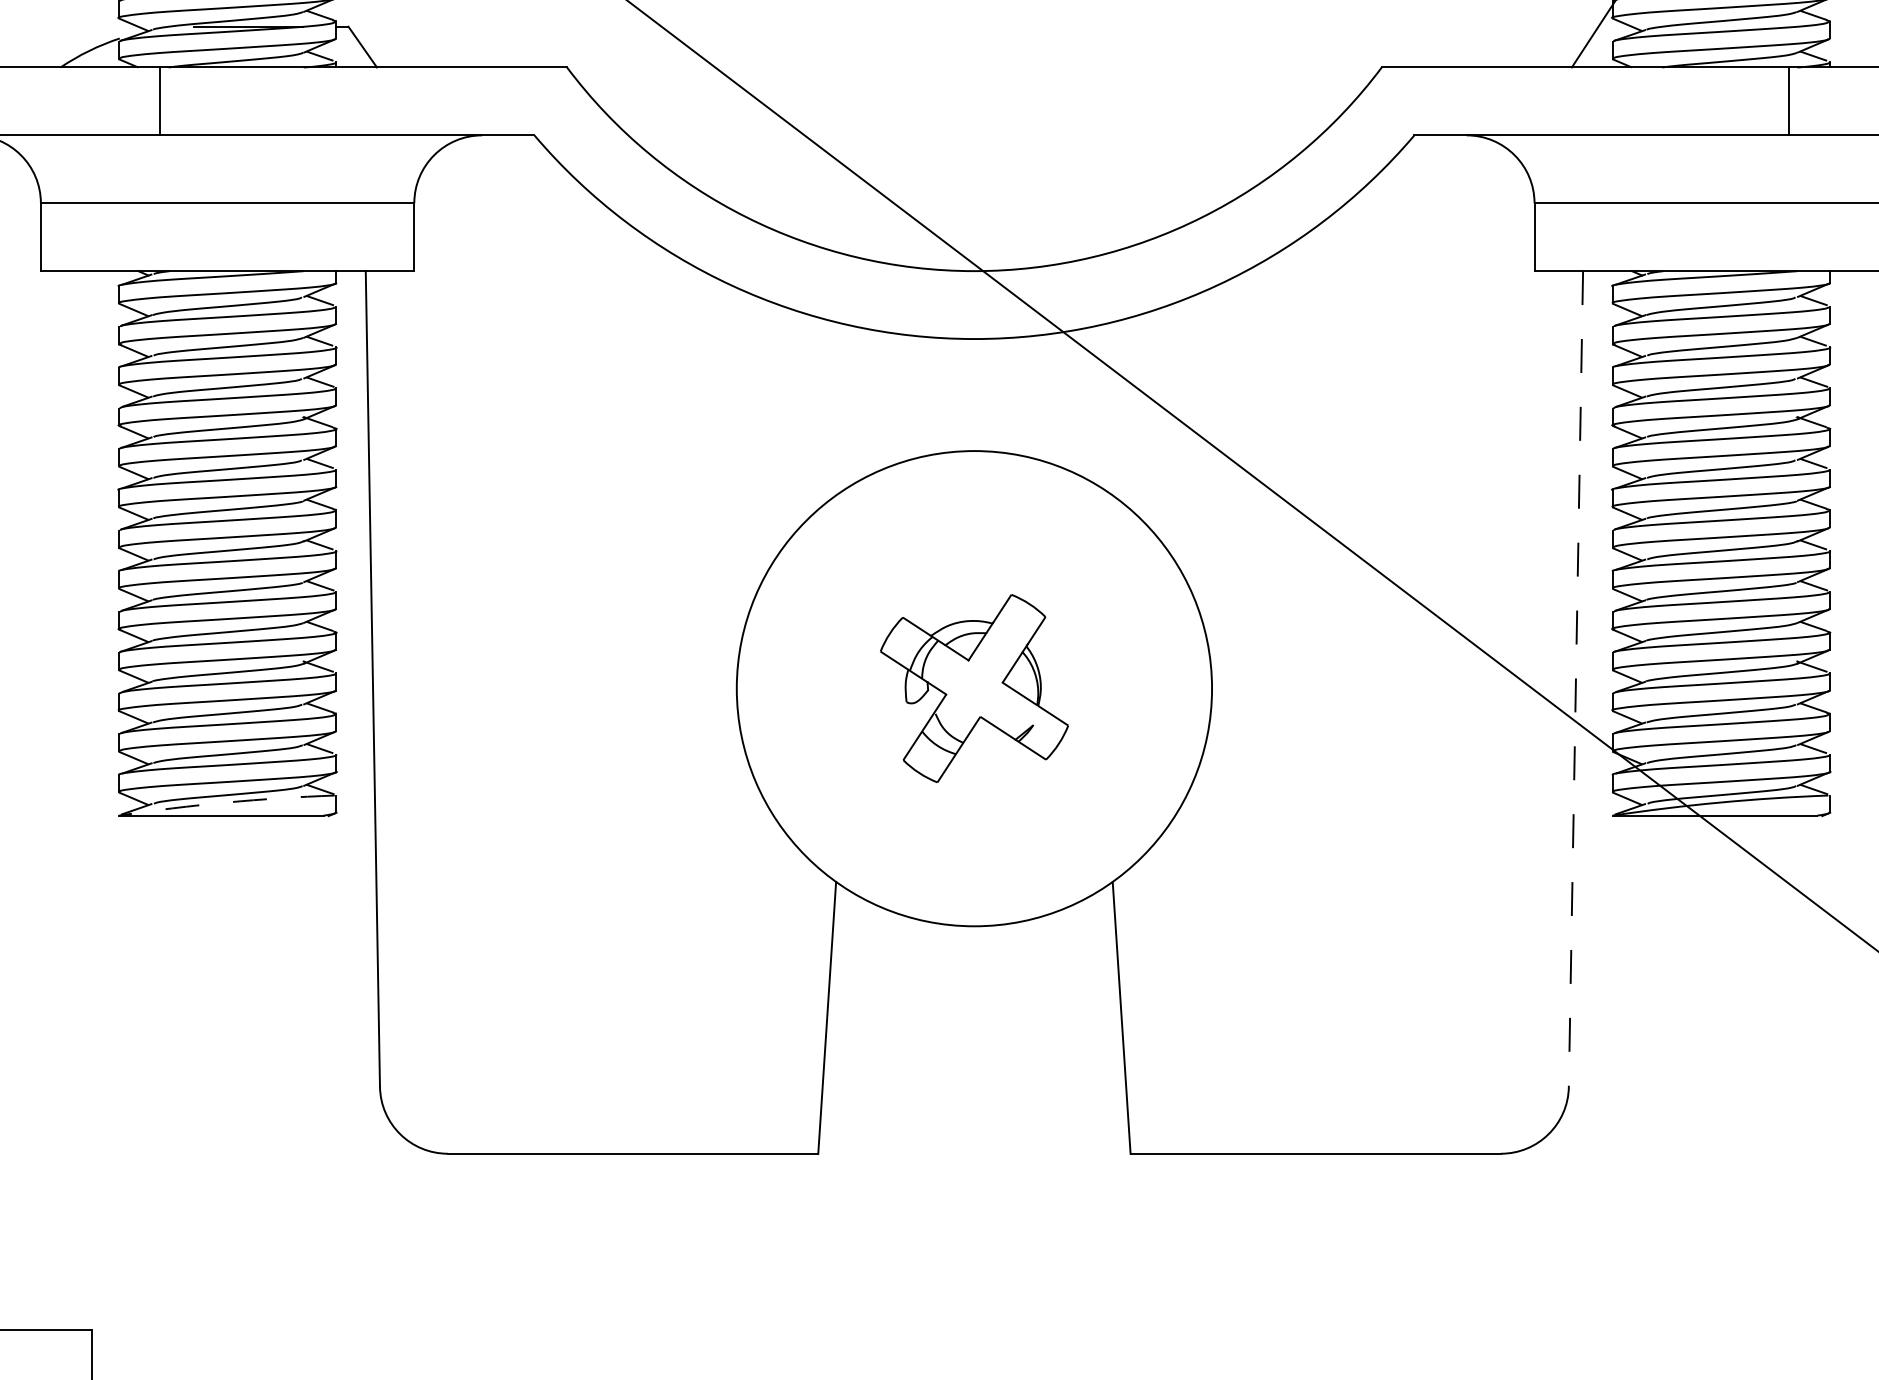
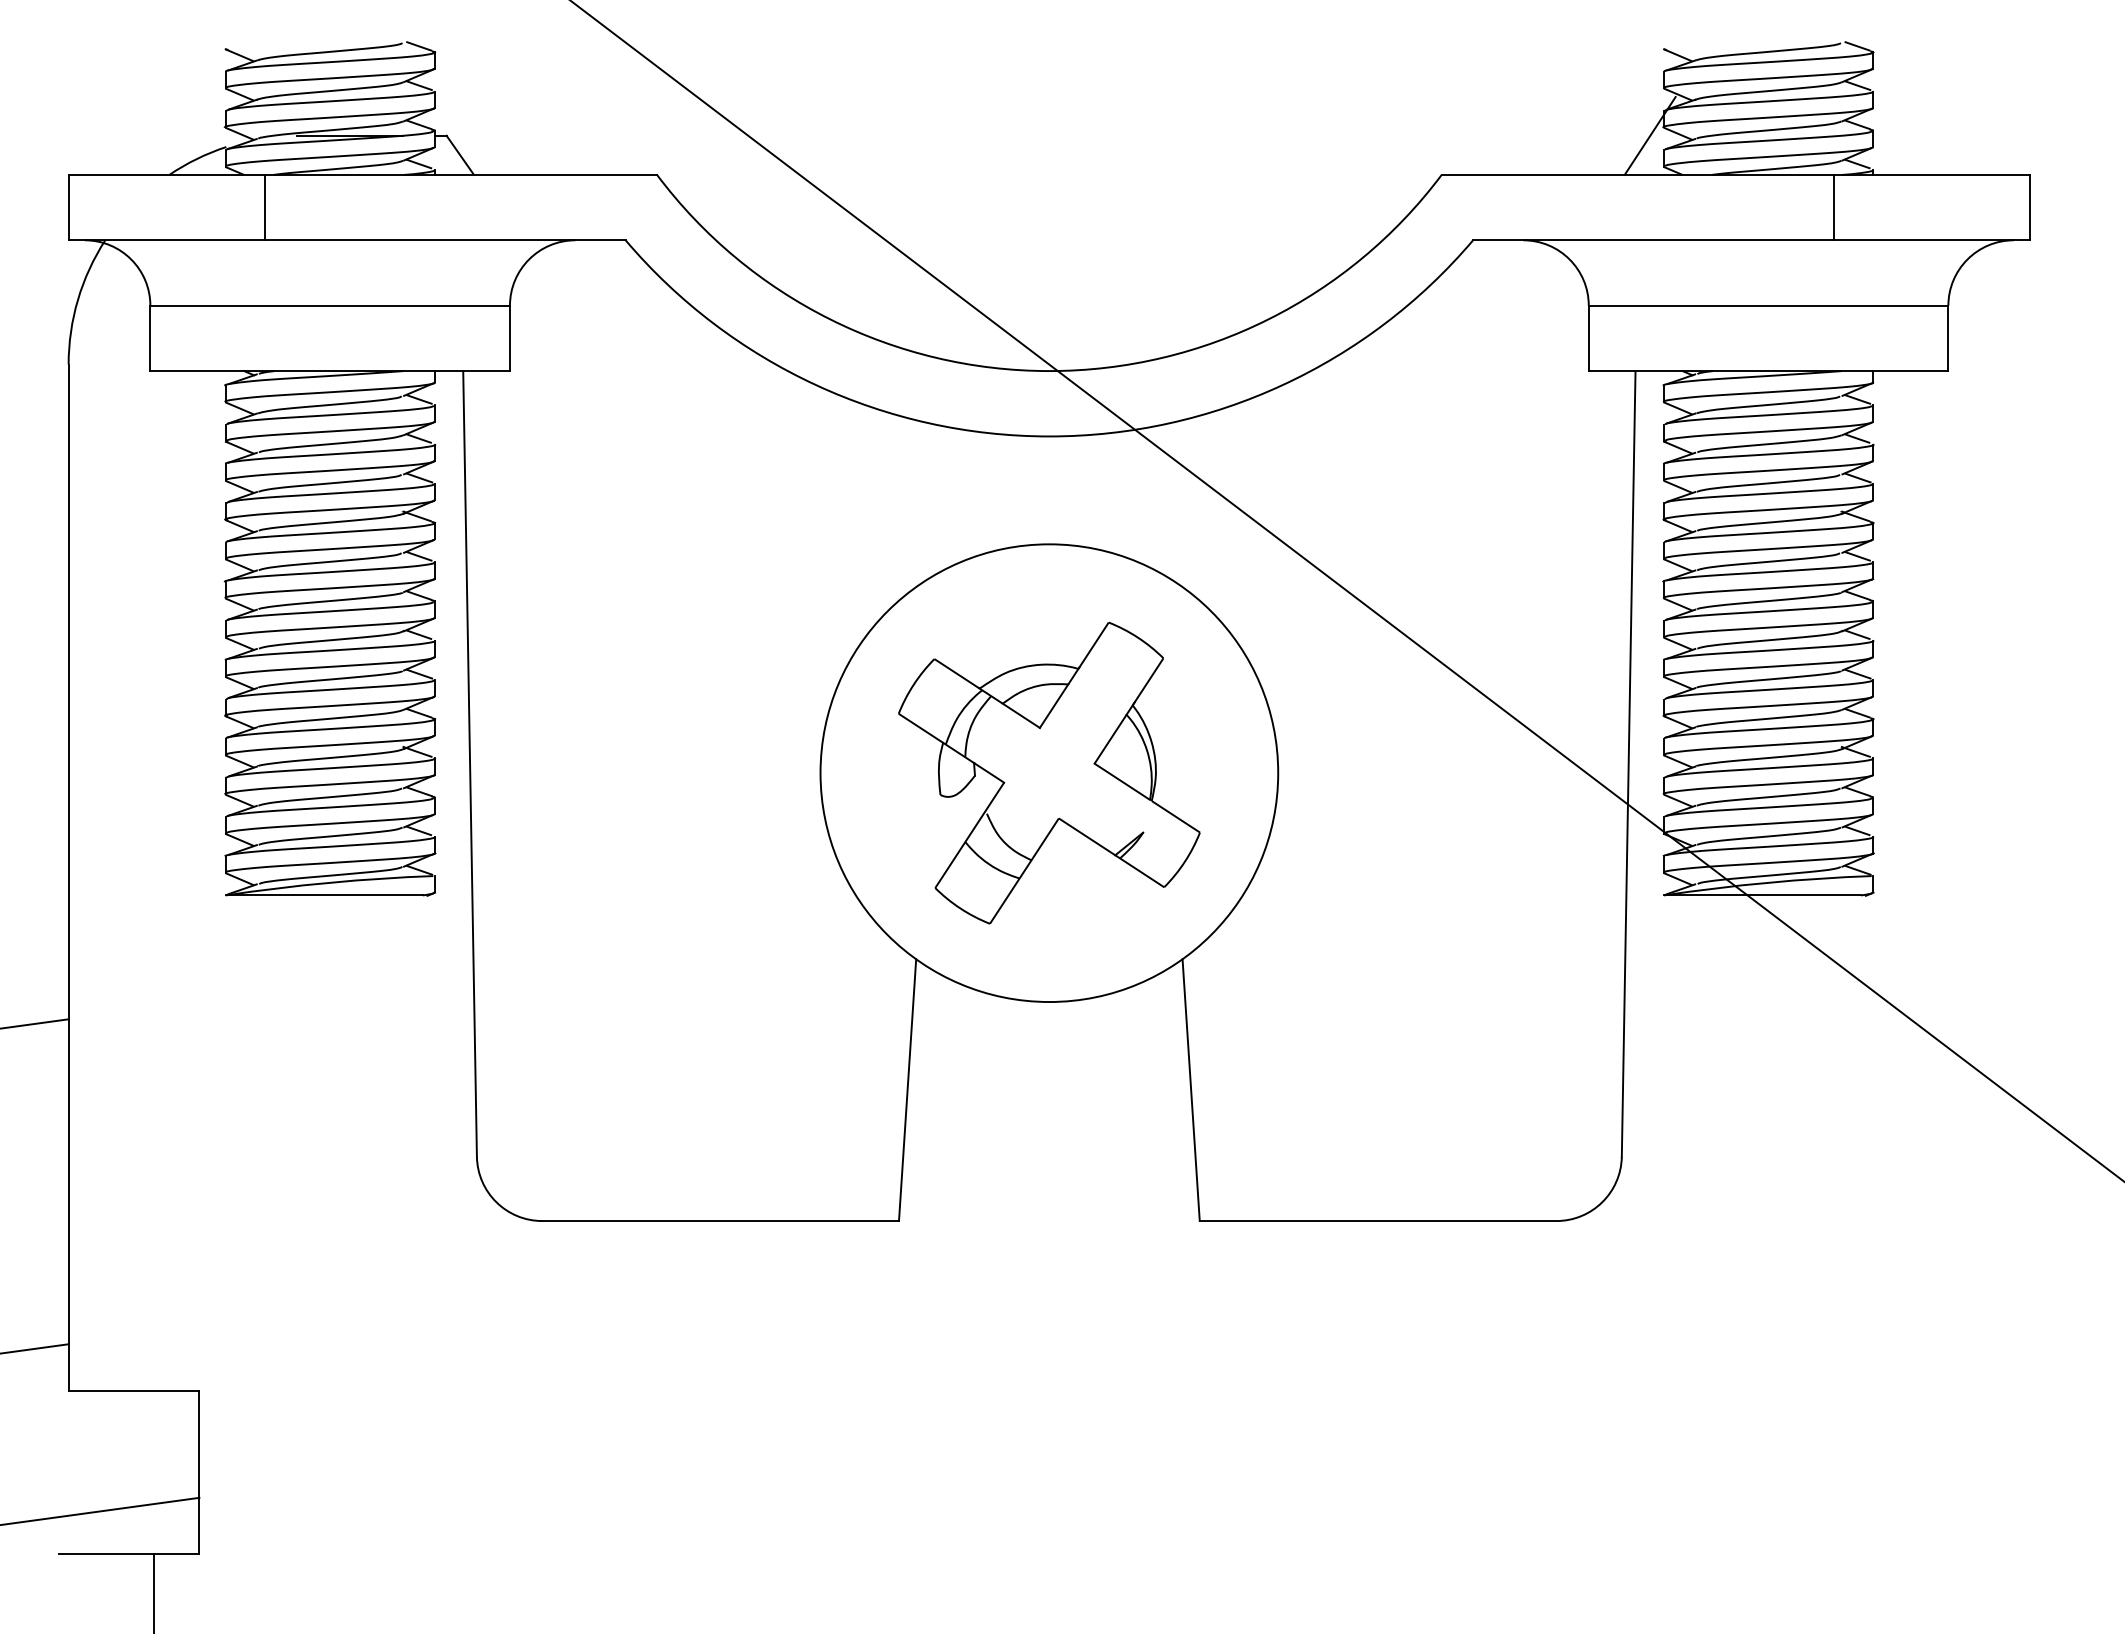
line: (1575, 678) -> (1628, 763), dashed -> solid
part: (974, 687) -> (1049, 772), size x1.67
arc: (226, 802) -> (329, 882), dashed -> solid

